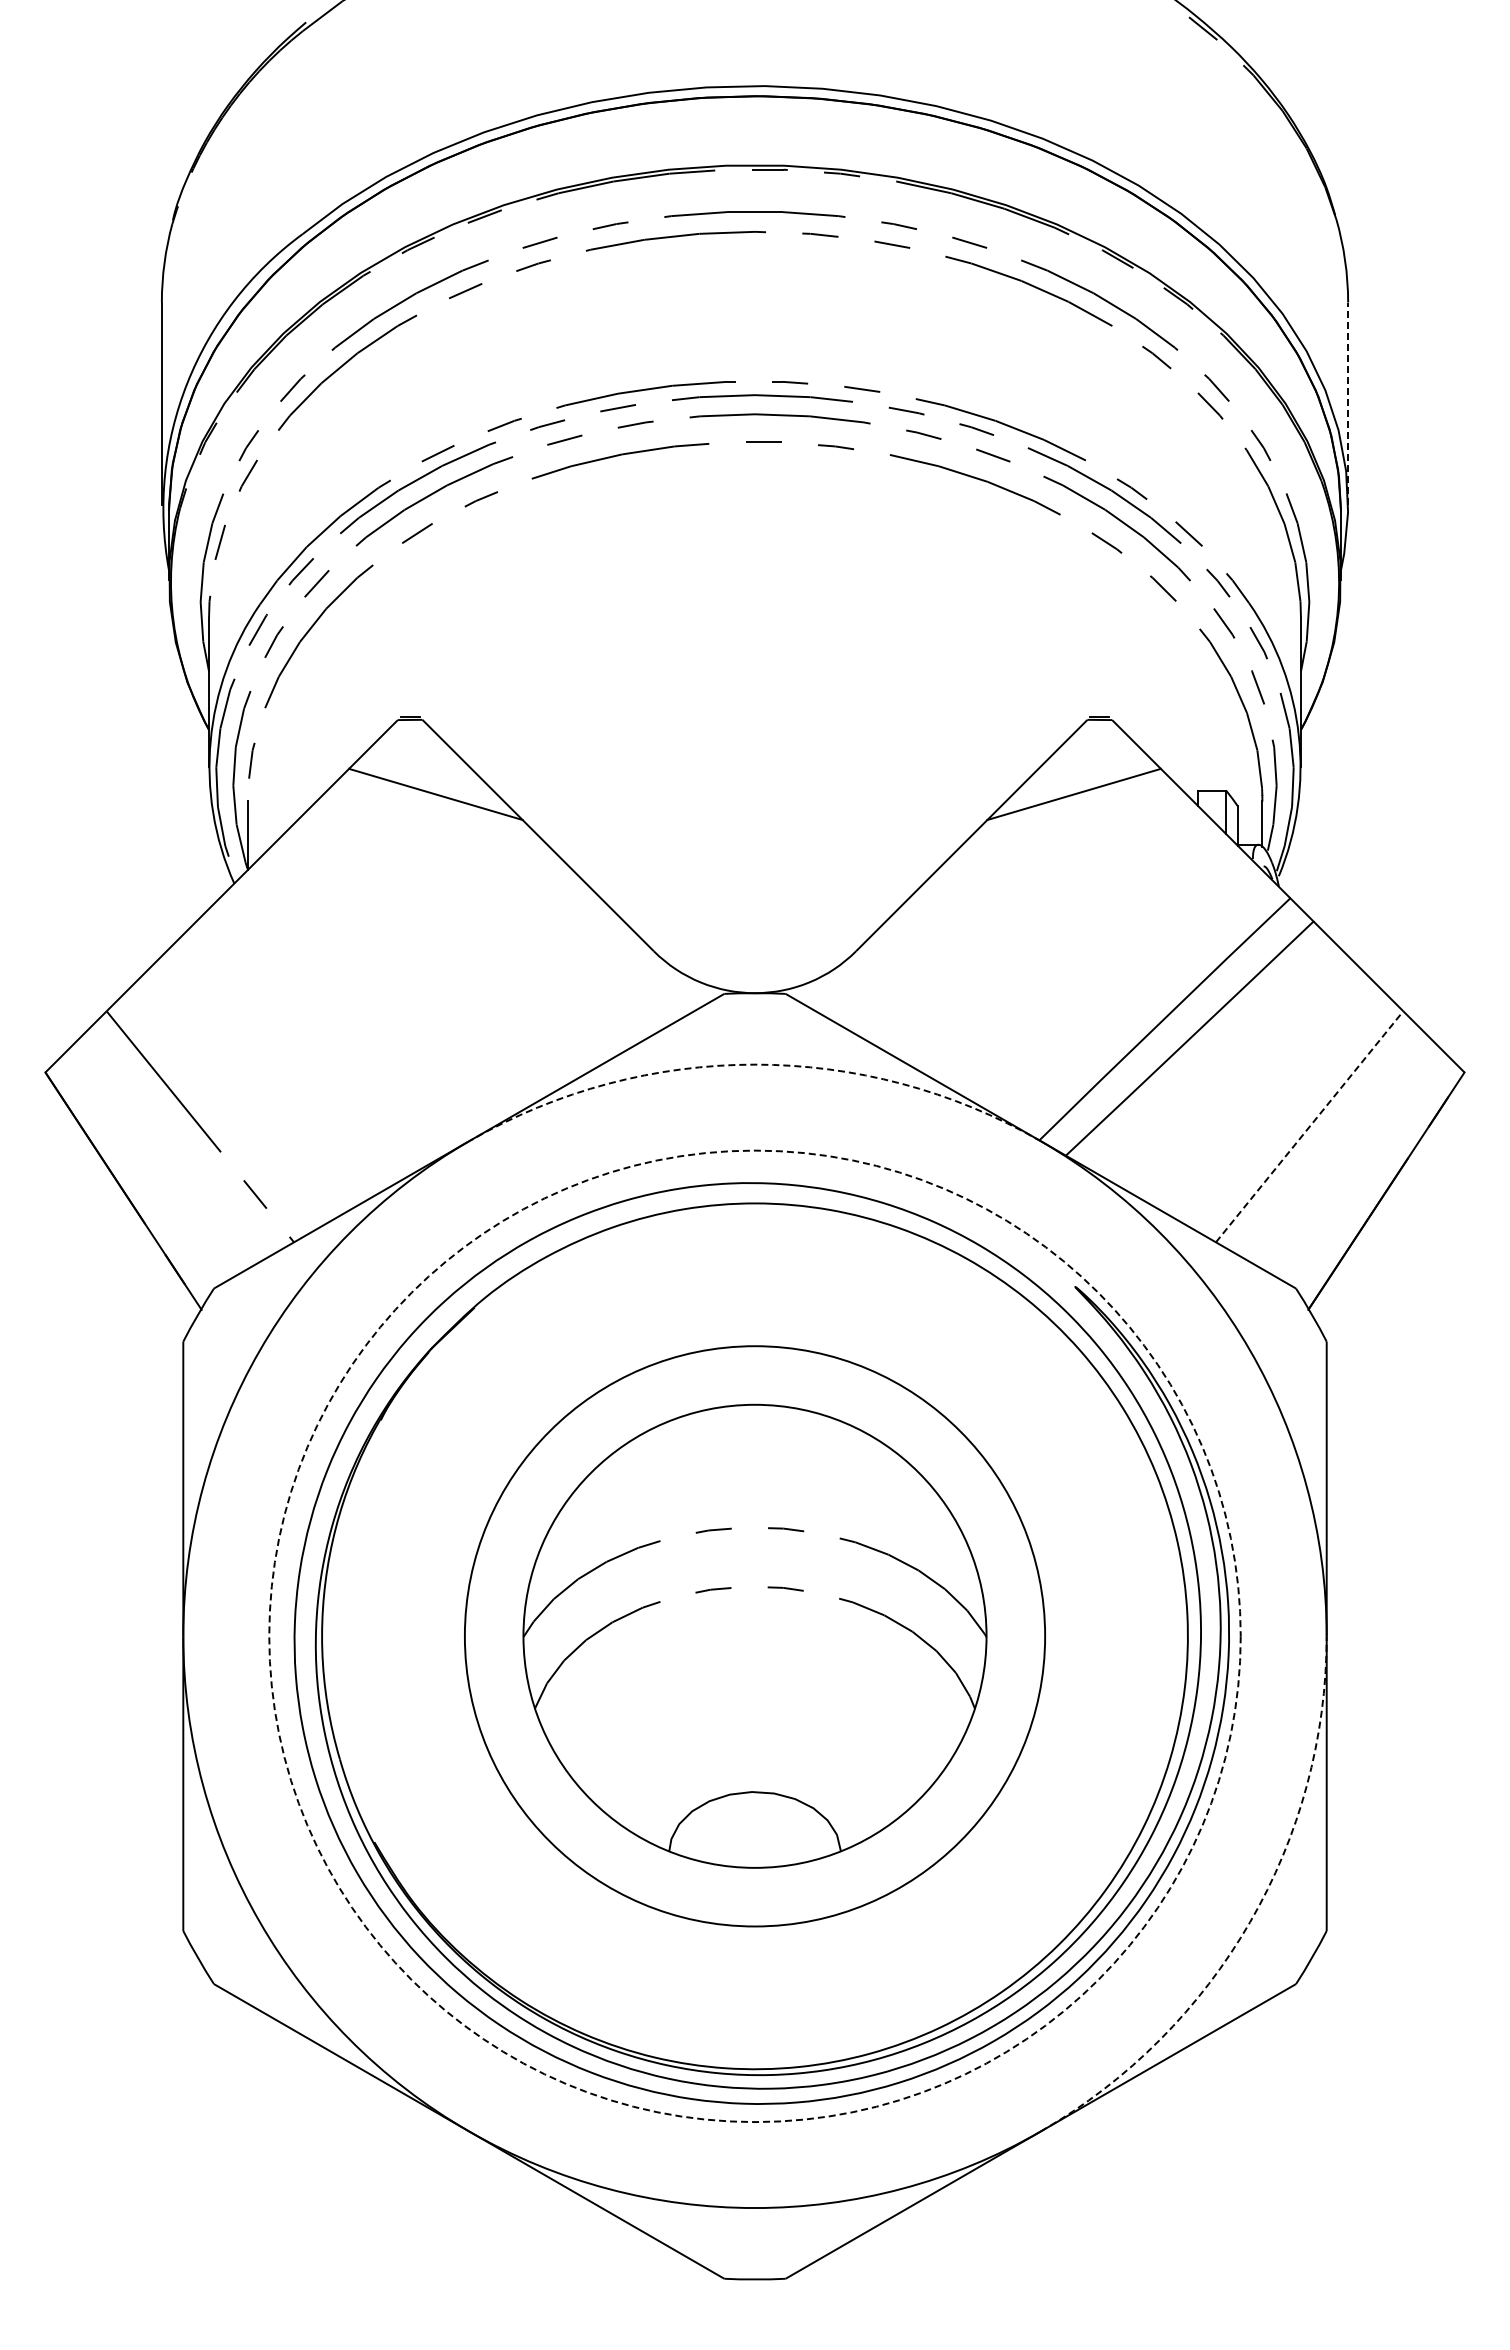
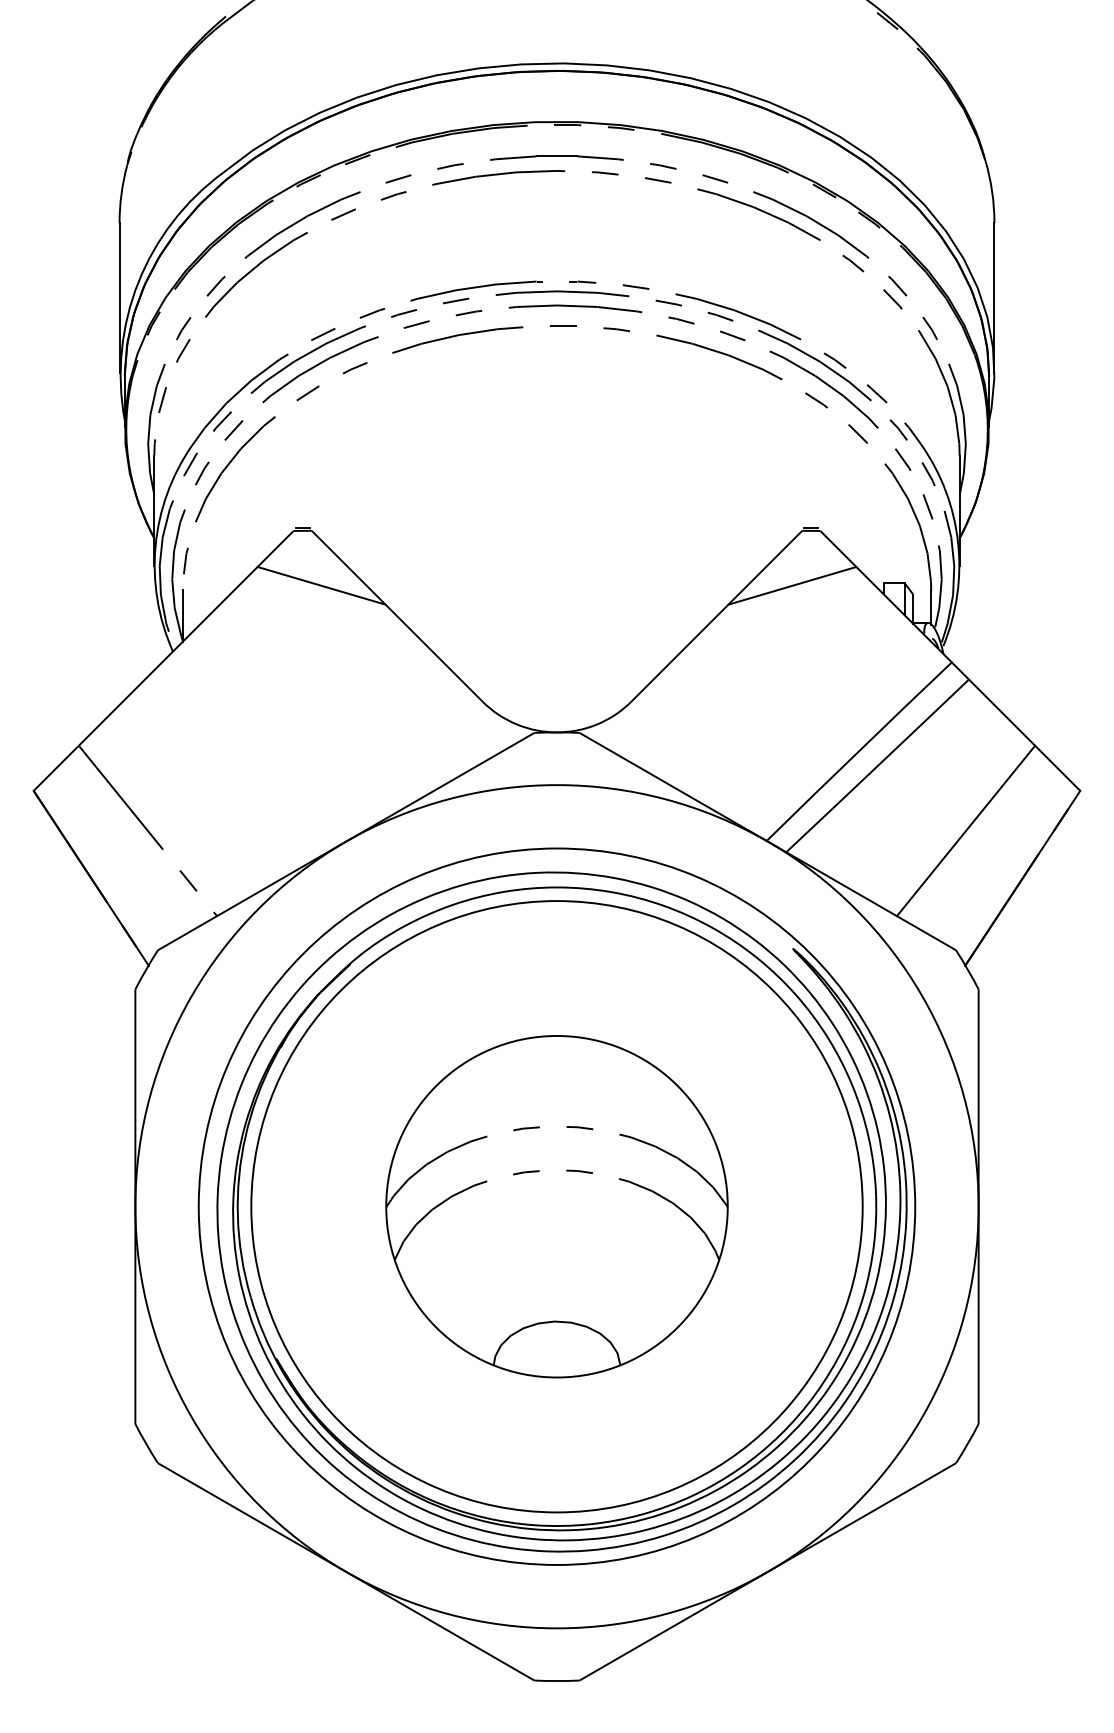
line: (1348, 403) -> (994, 297), dashed -> solid
arc: (755, 1064) -> (557, 785), dashed -> solid
line: (1309, 1126) -> (965, 830), dashed -> solid
circle: (754, 1635) -> (556, 1206), size x1.43
circle: (754, 1636) -> (556, 1206), dashed -> solid
arc: (1250, 1922) -> (922, 1417), dashed -> solid

